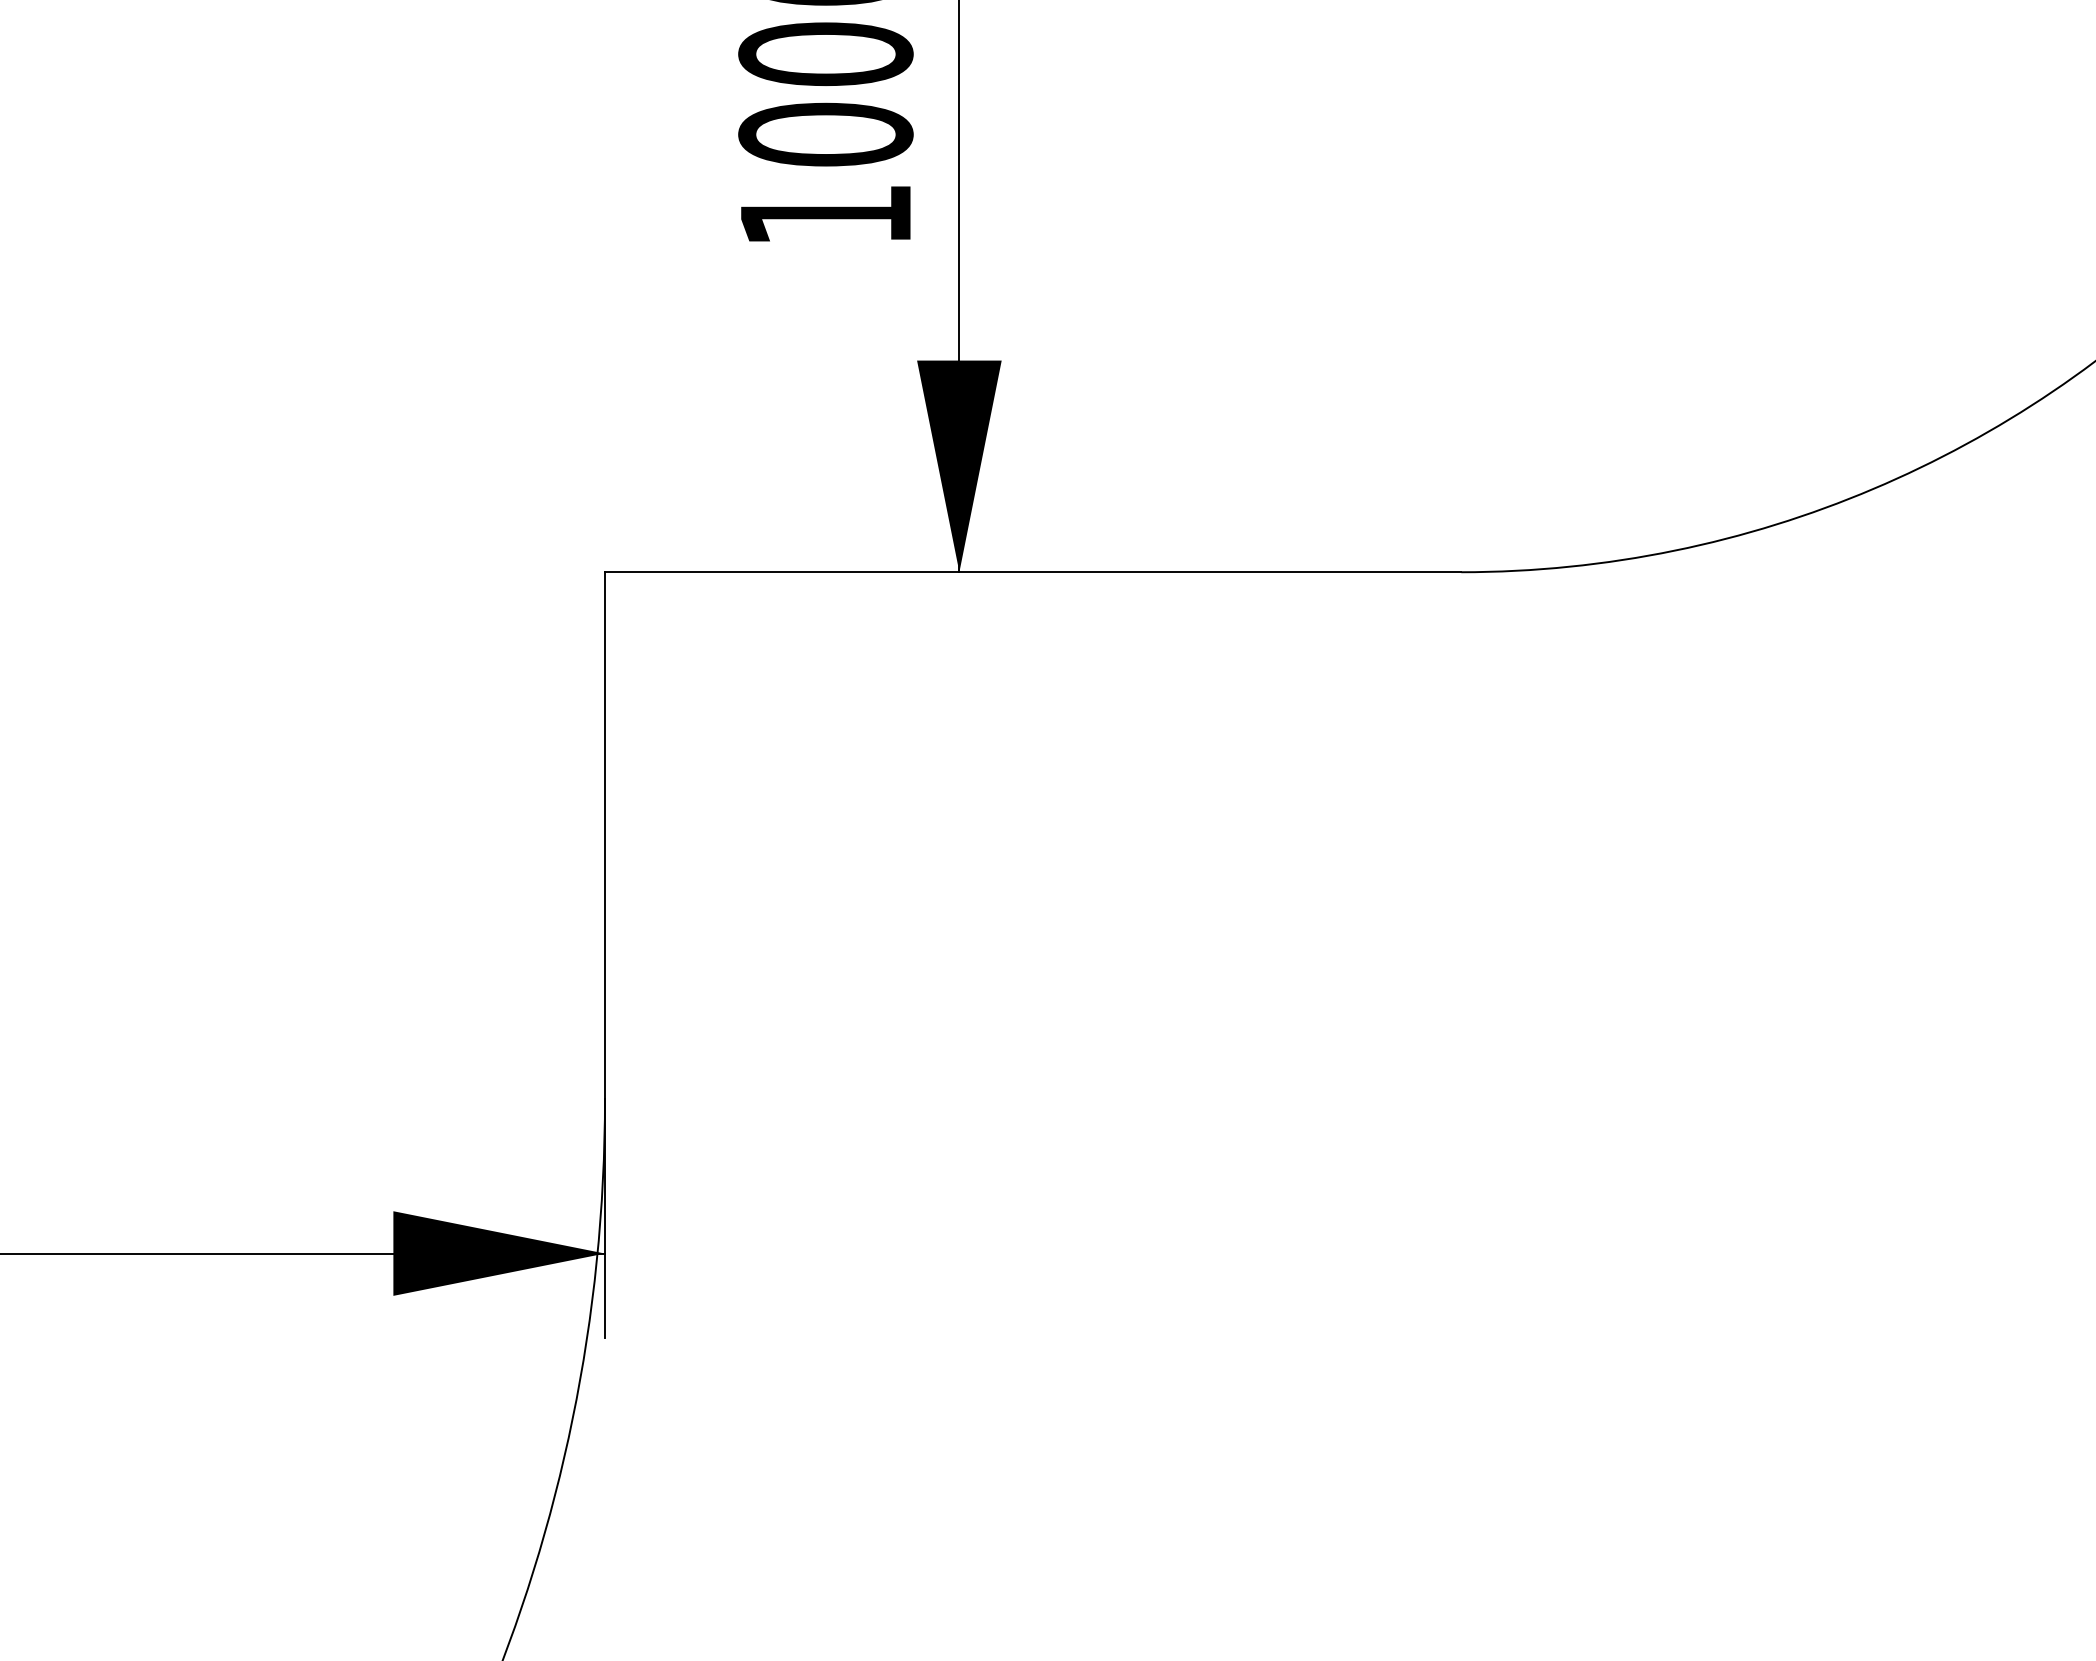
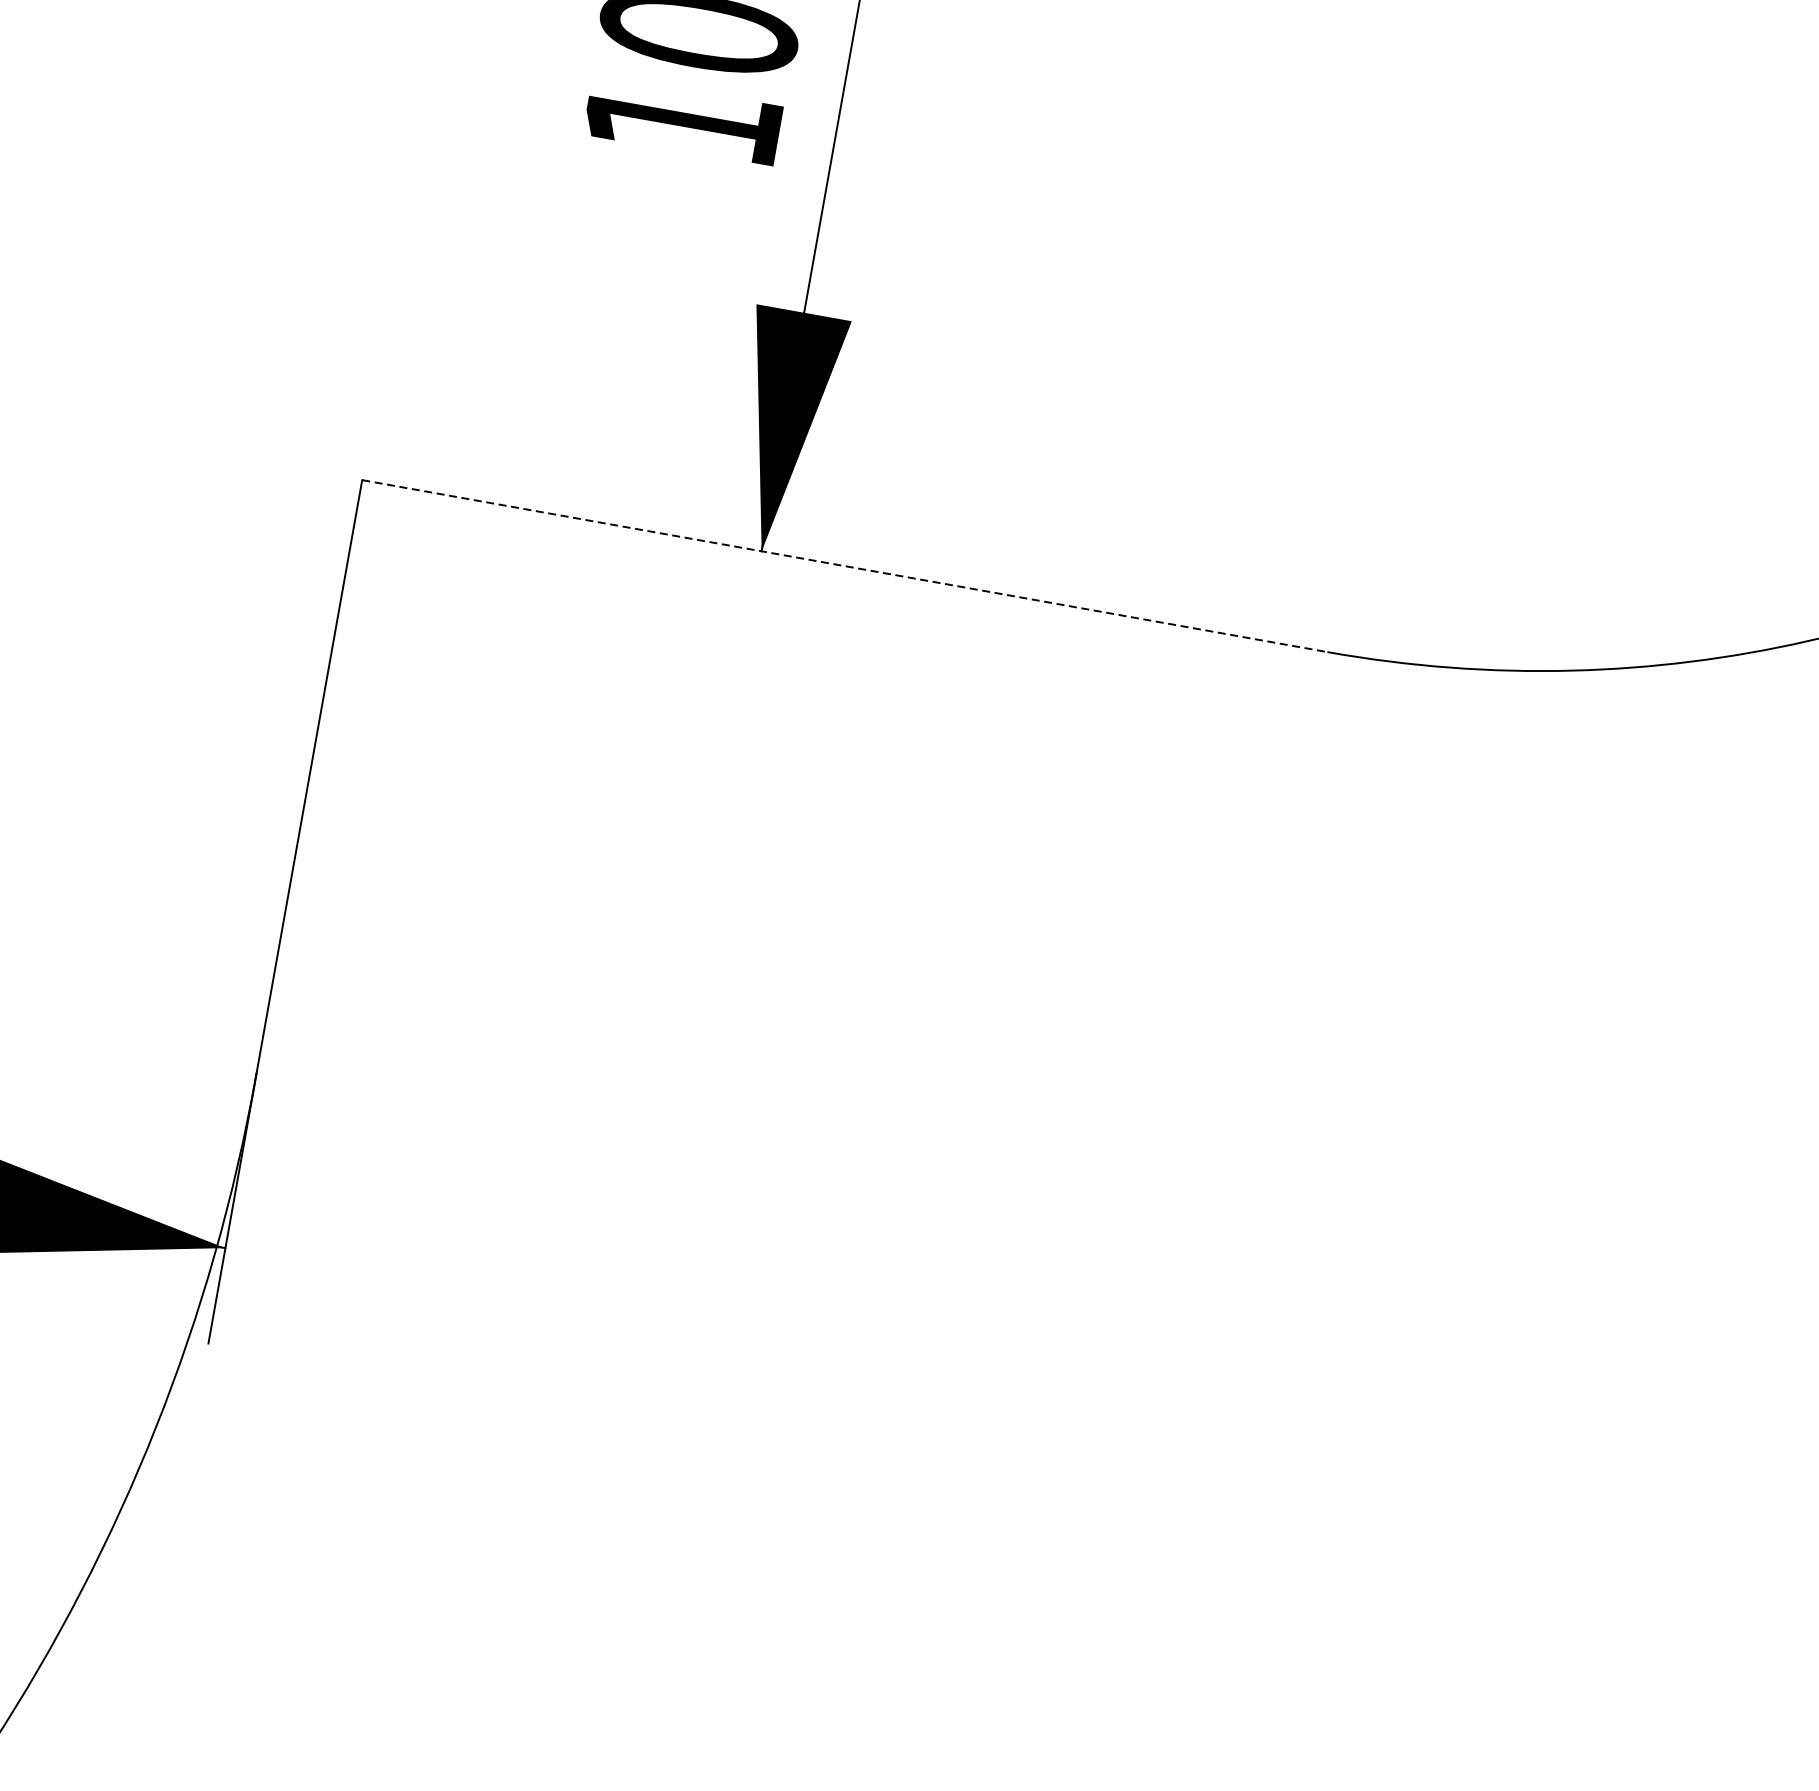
line: (1033, 572) -> (845, 566), solid -> dashed

